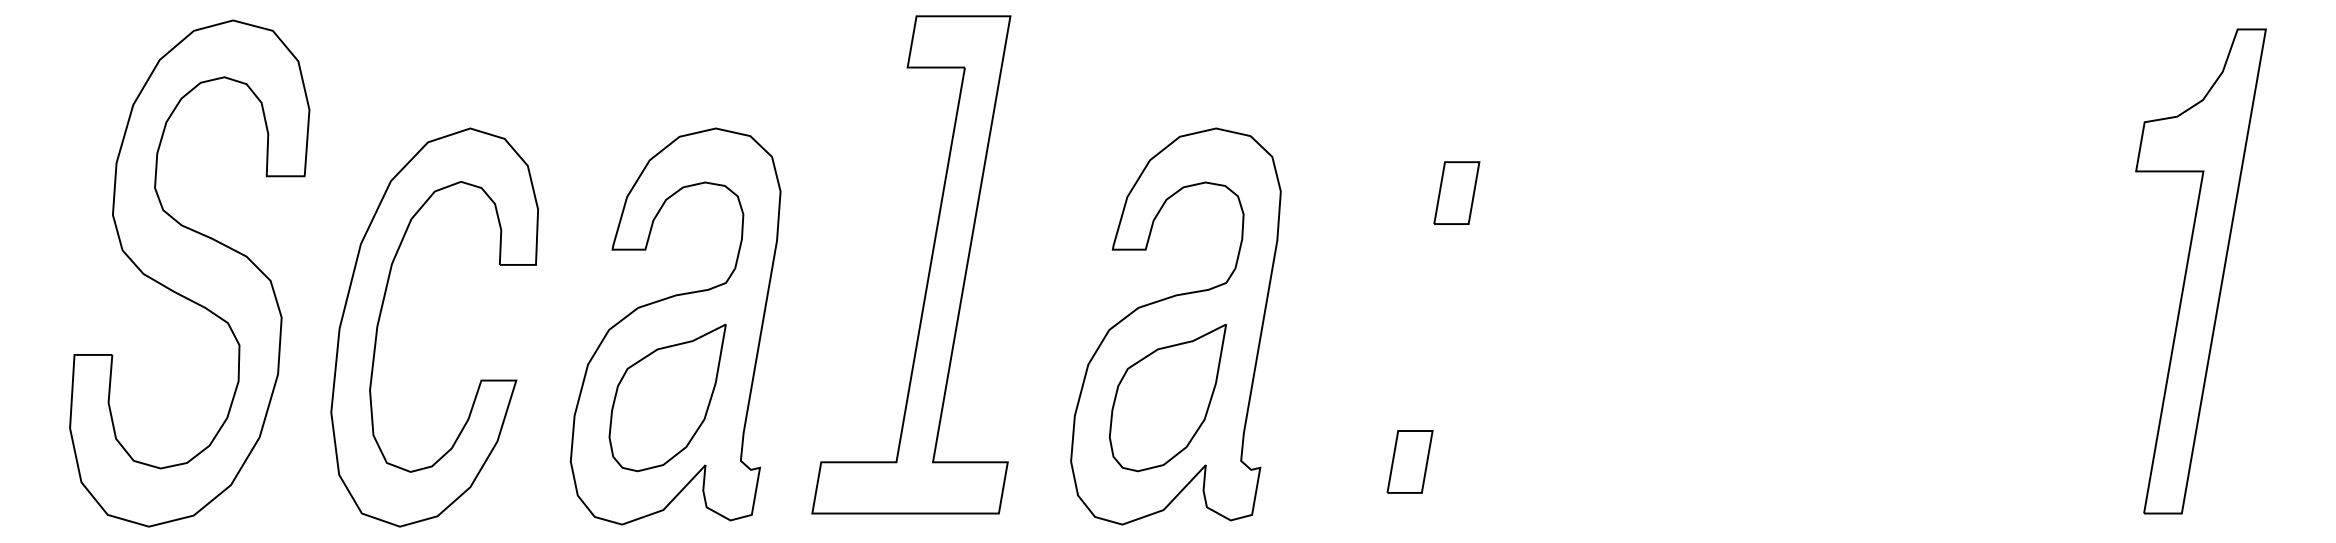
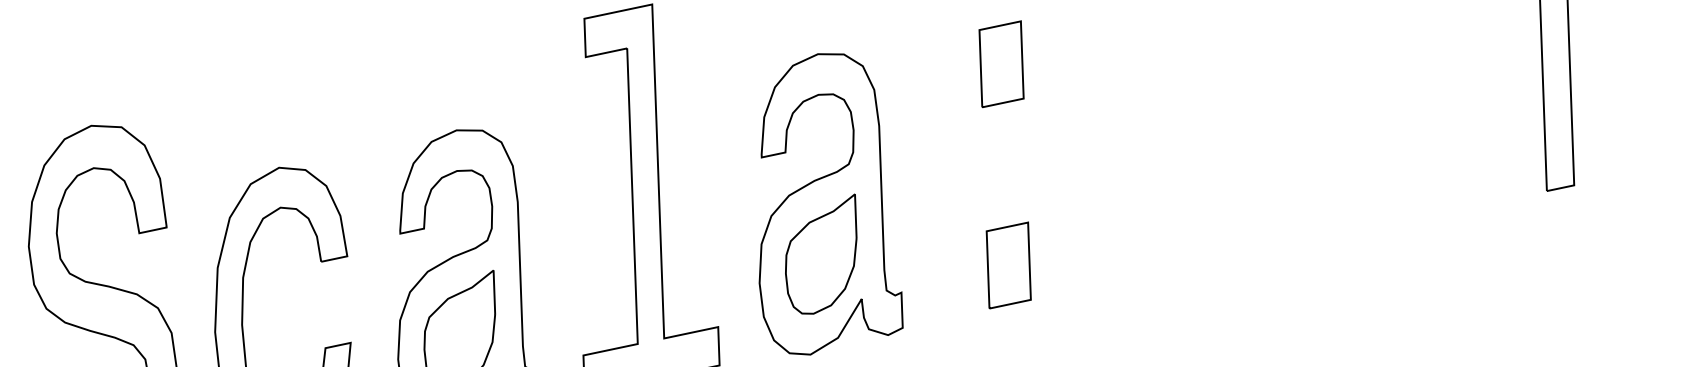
part: (1456, 192) -> (1001, 63), size x1.67
part: (1409, 461) -> (1008, 265), size x1.67

